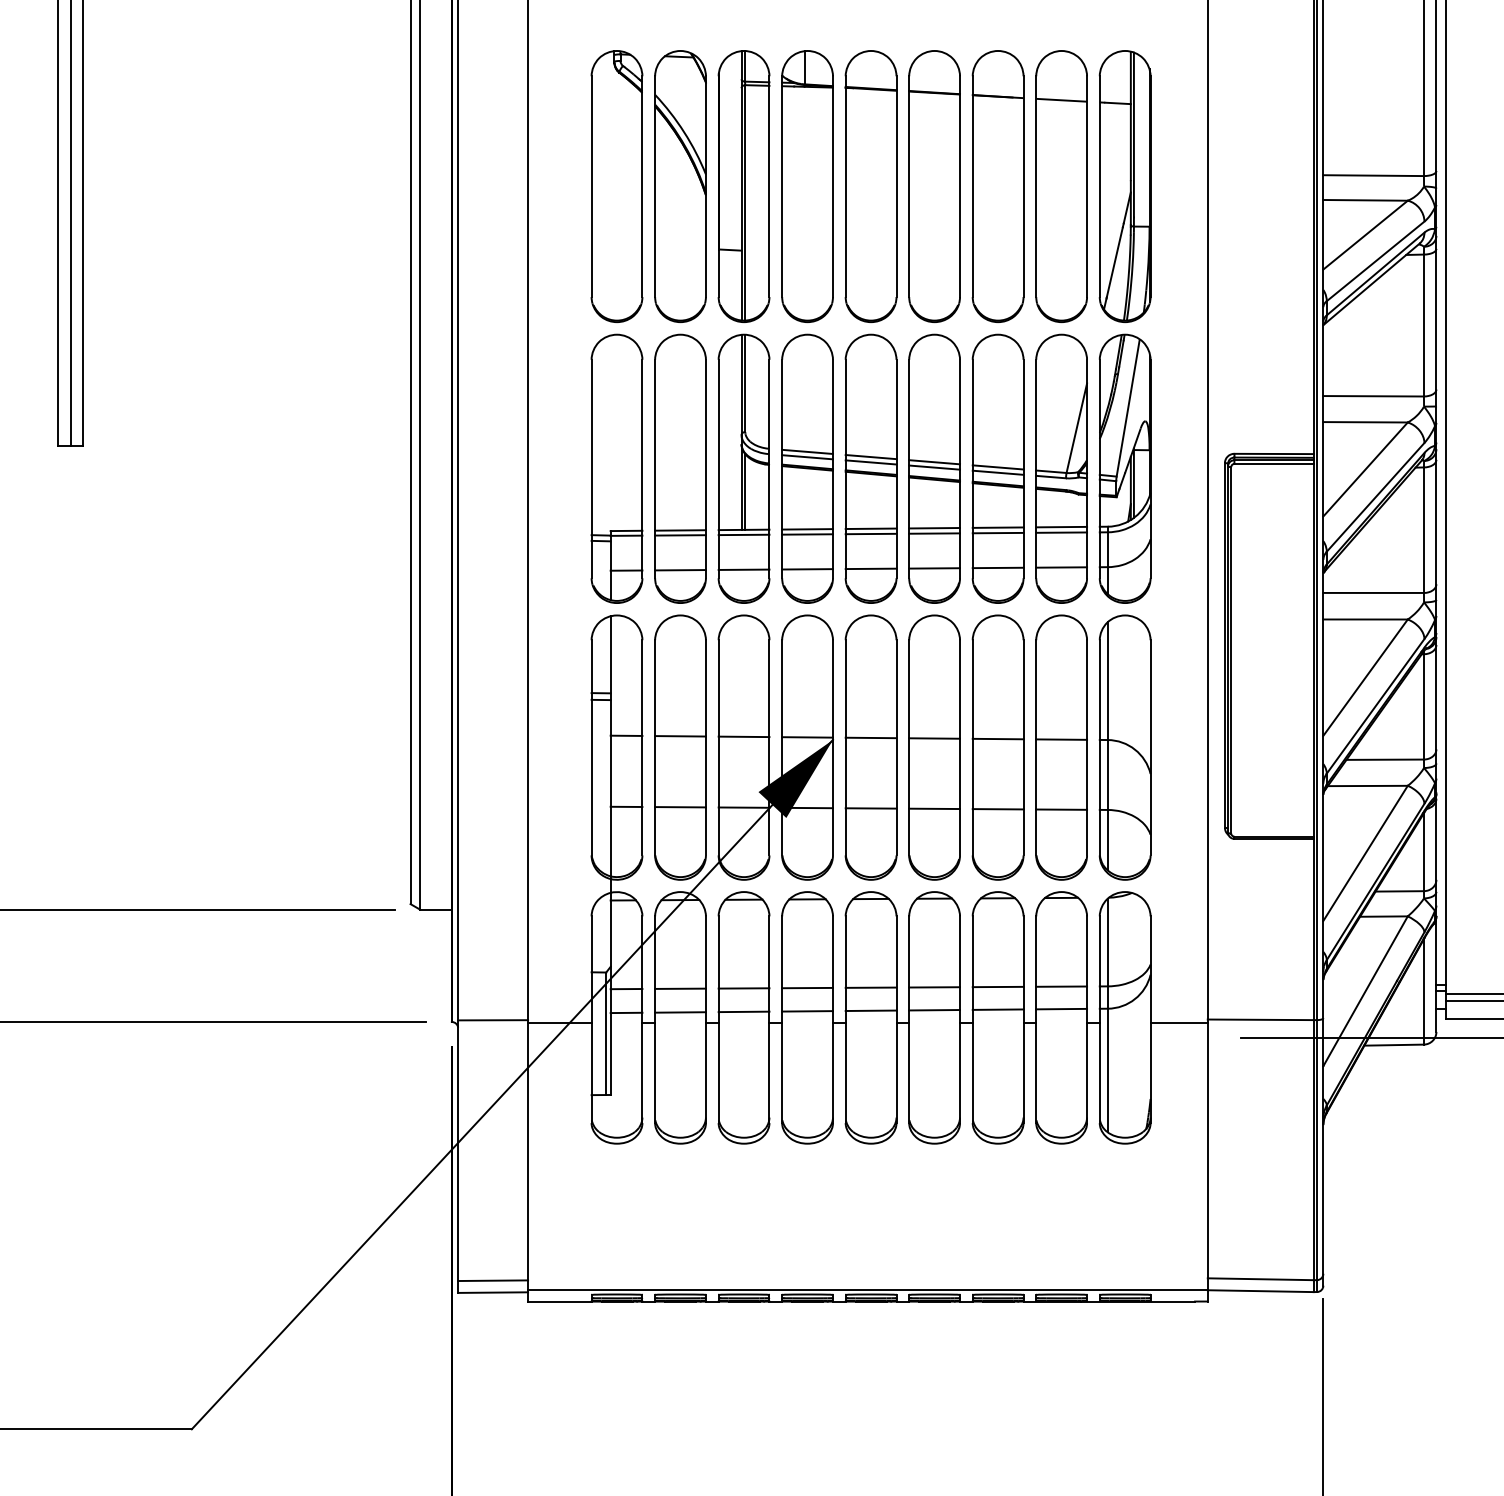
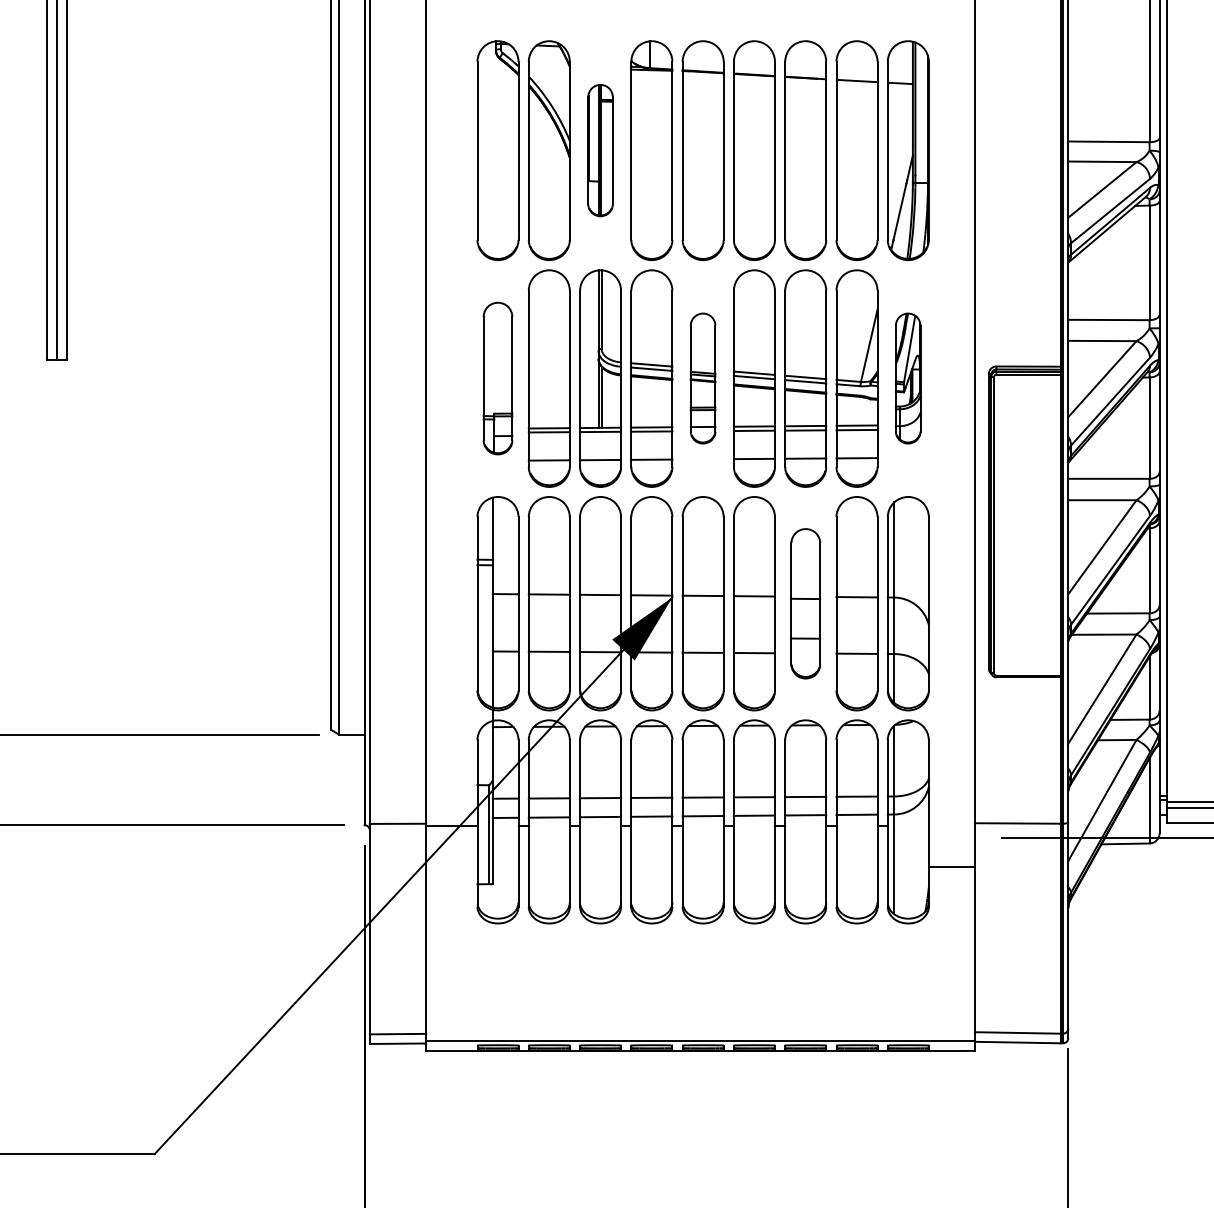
part: (743, 186) -> (600, 150), size x0.6
part: (616, 468) -> (497, 378), size x0.7
part: (870, 468) -> (702, 378), size x0.6
part: (1124, 468) -> (907, 378), size x0.6
part: (997, 747) -> (805, 603), size x0.7
line: (1178, 1023) -> (951, 867), moved

